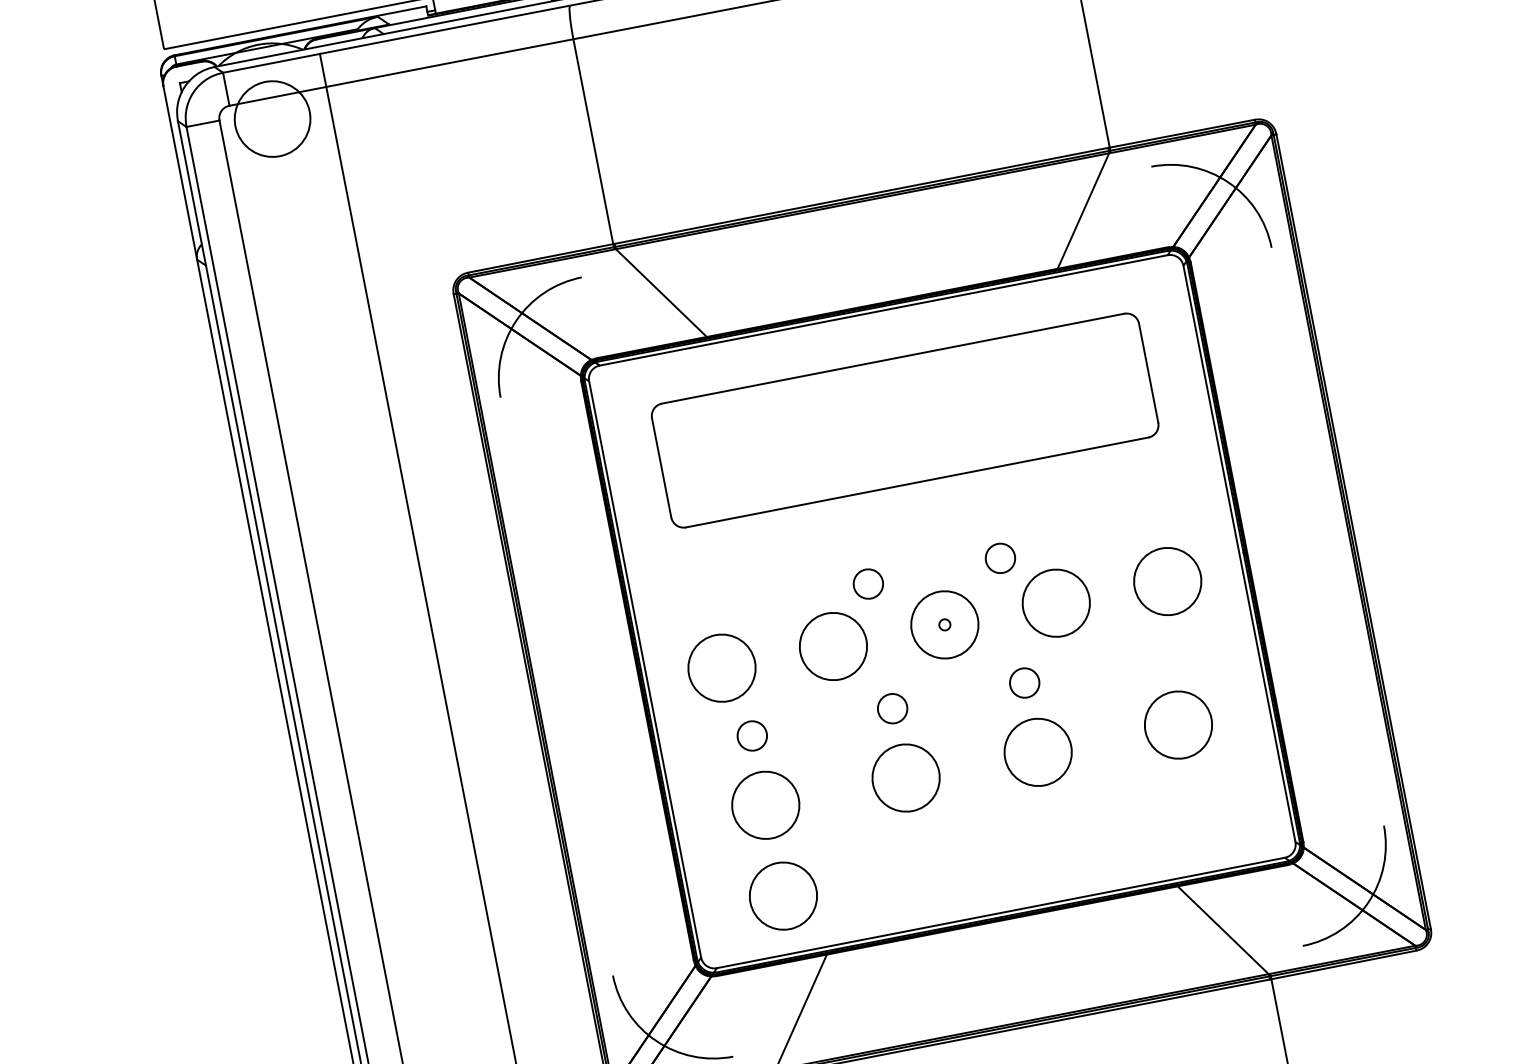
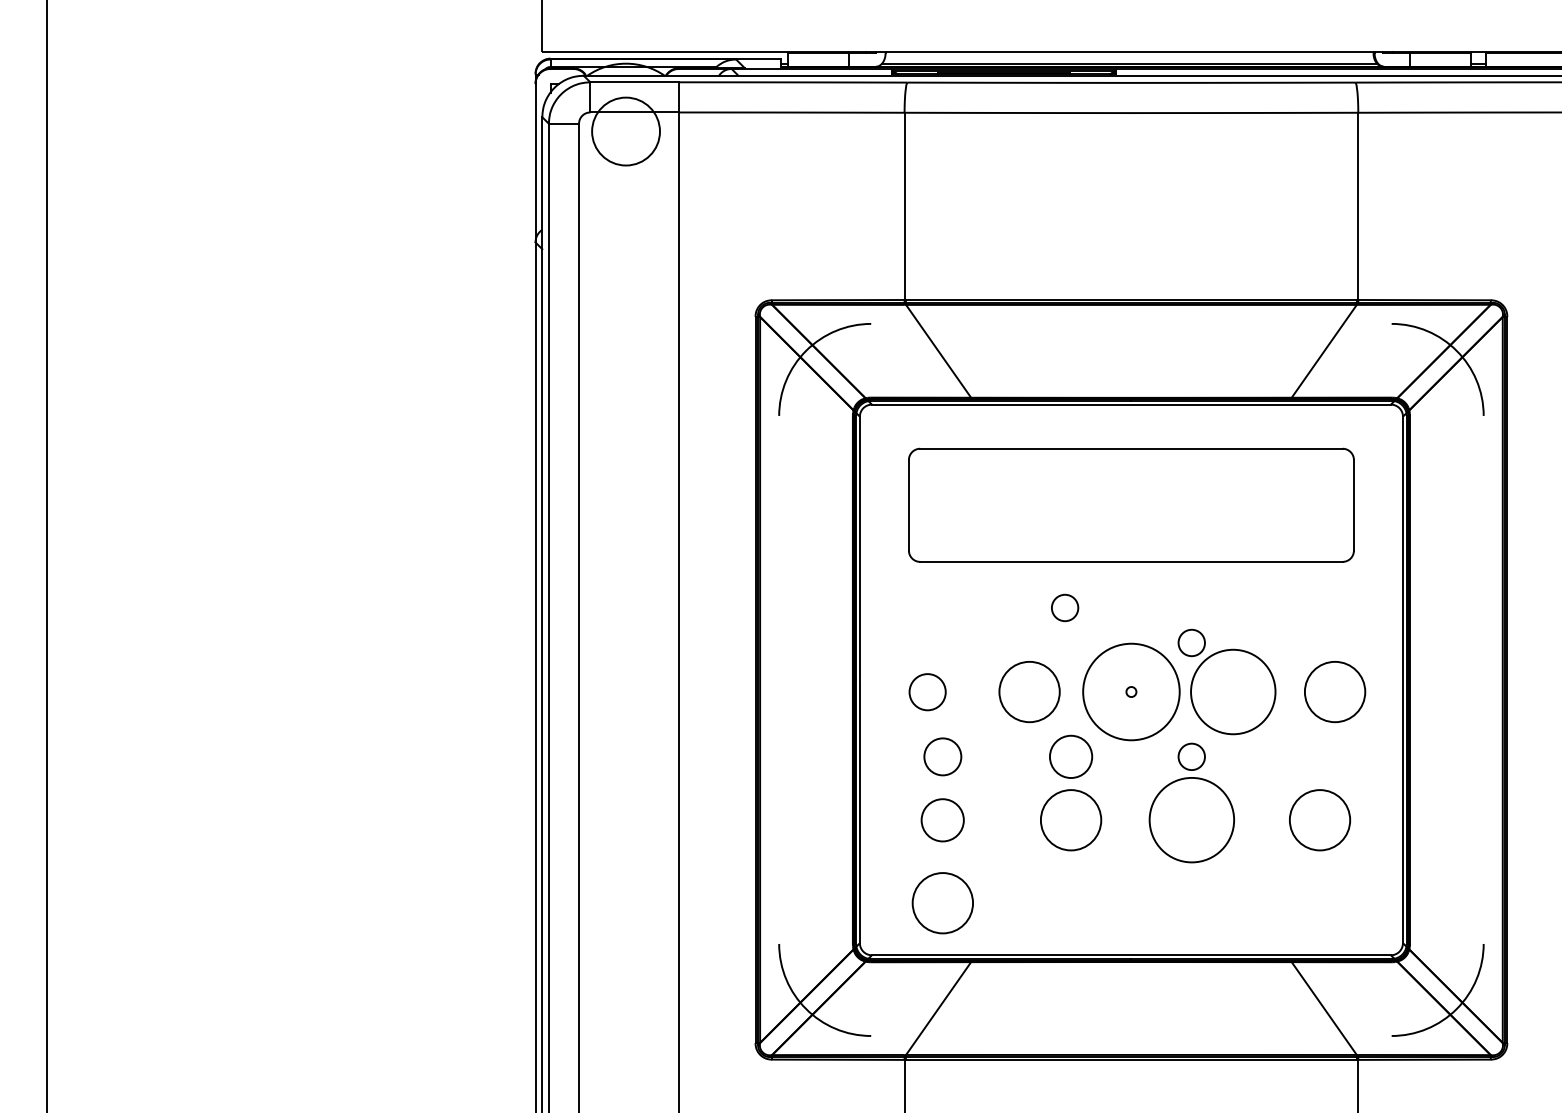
circle: (868, 583) -> (1065, 607), moved
circle: (1056, 602) -> (1233, 691), size x1.4
circle: (944, 624) -> (1131, 691), size x1.6
circle: (721, 668) -> (927, 692), size x0.6
circle: (891, 708) -> (1070, 756), size x1.6
circle: (751, 735) -> (942, 756), size x1.4
circle: (1037, 752) -> (1191, 820), size x1.4
circle: (765, 805) -> (942, 820), size x0.7

